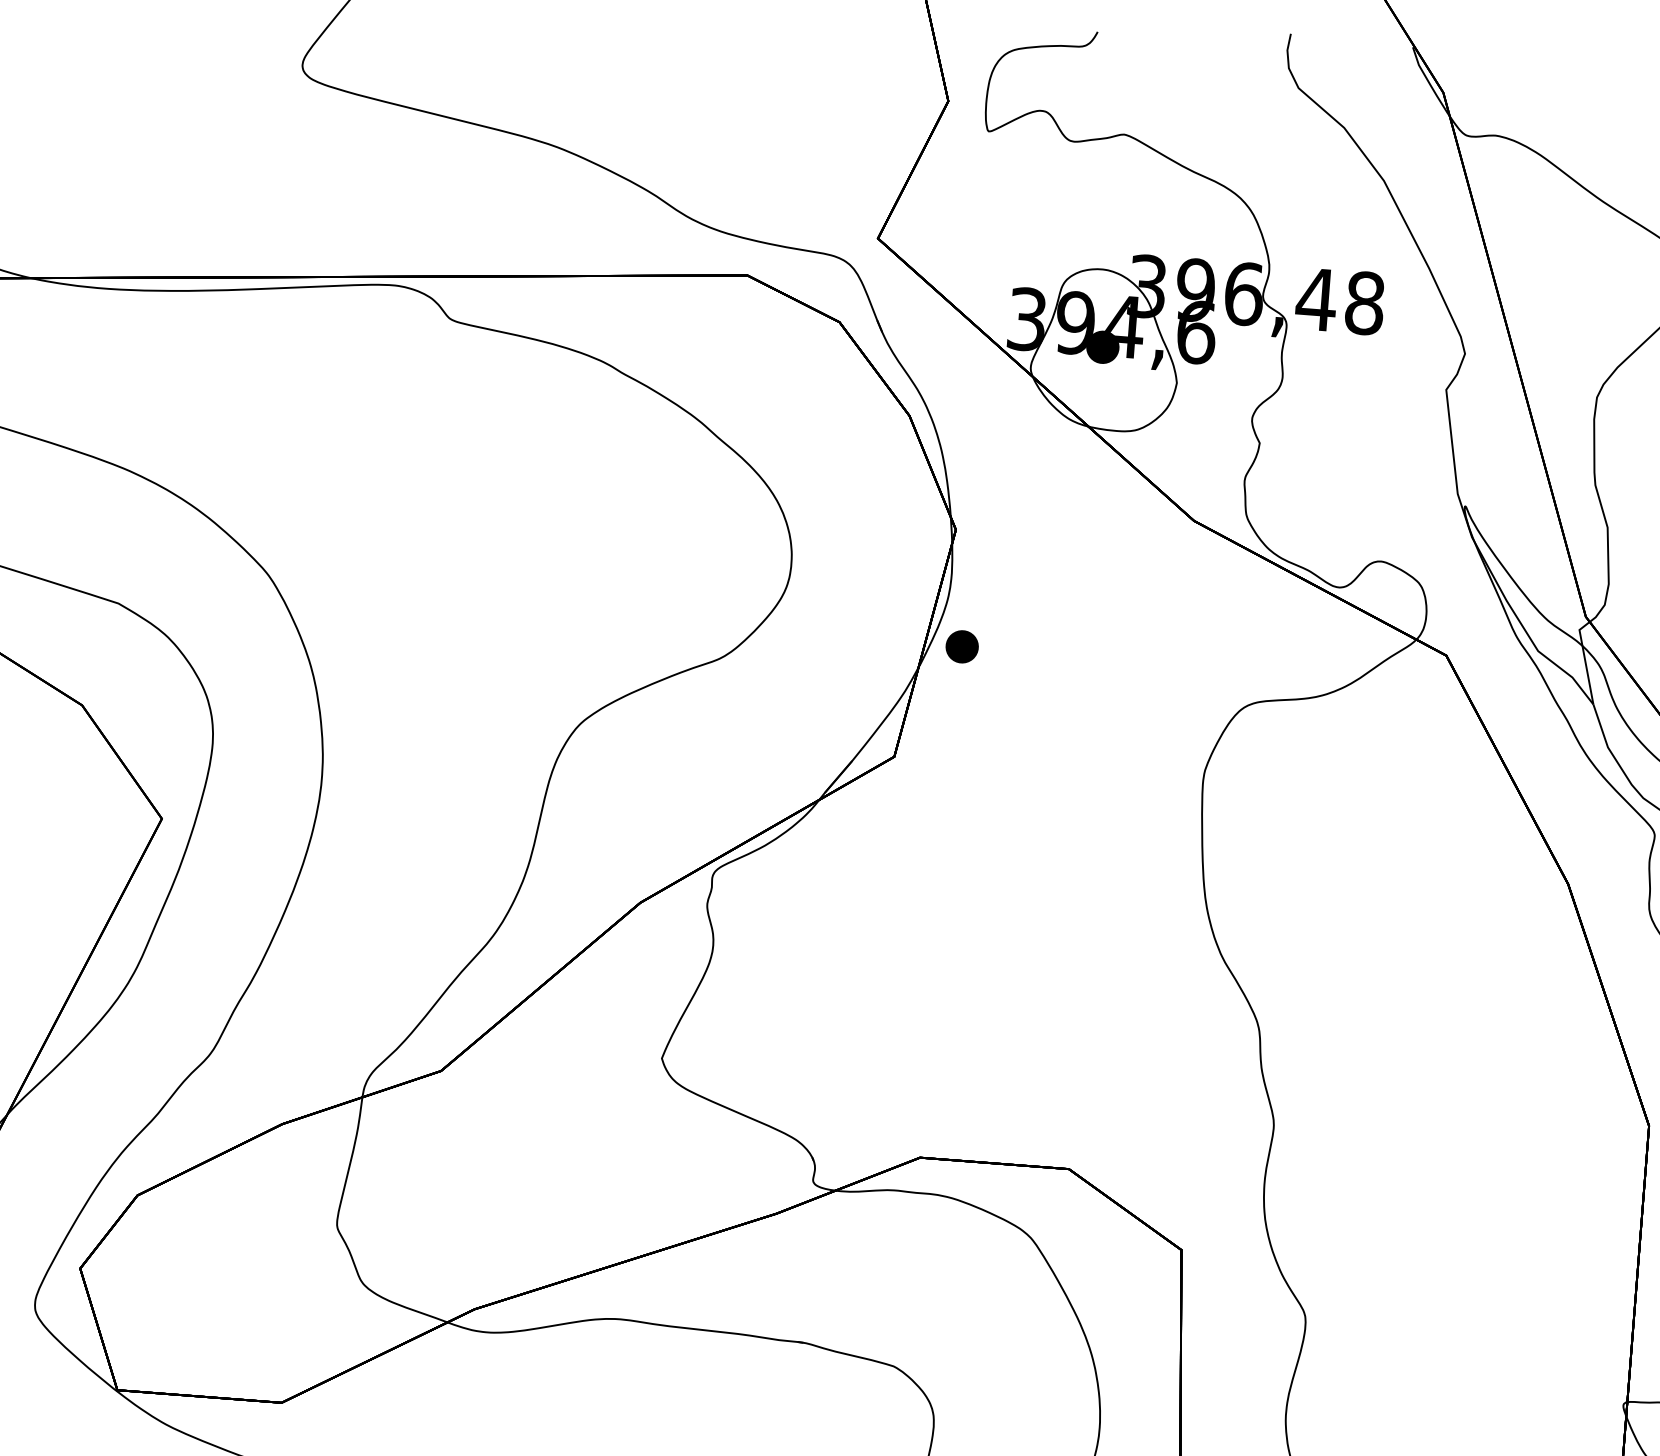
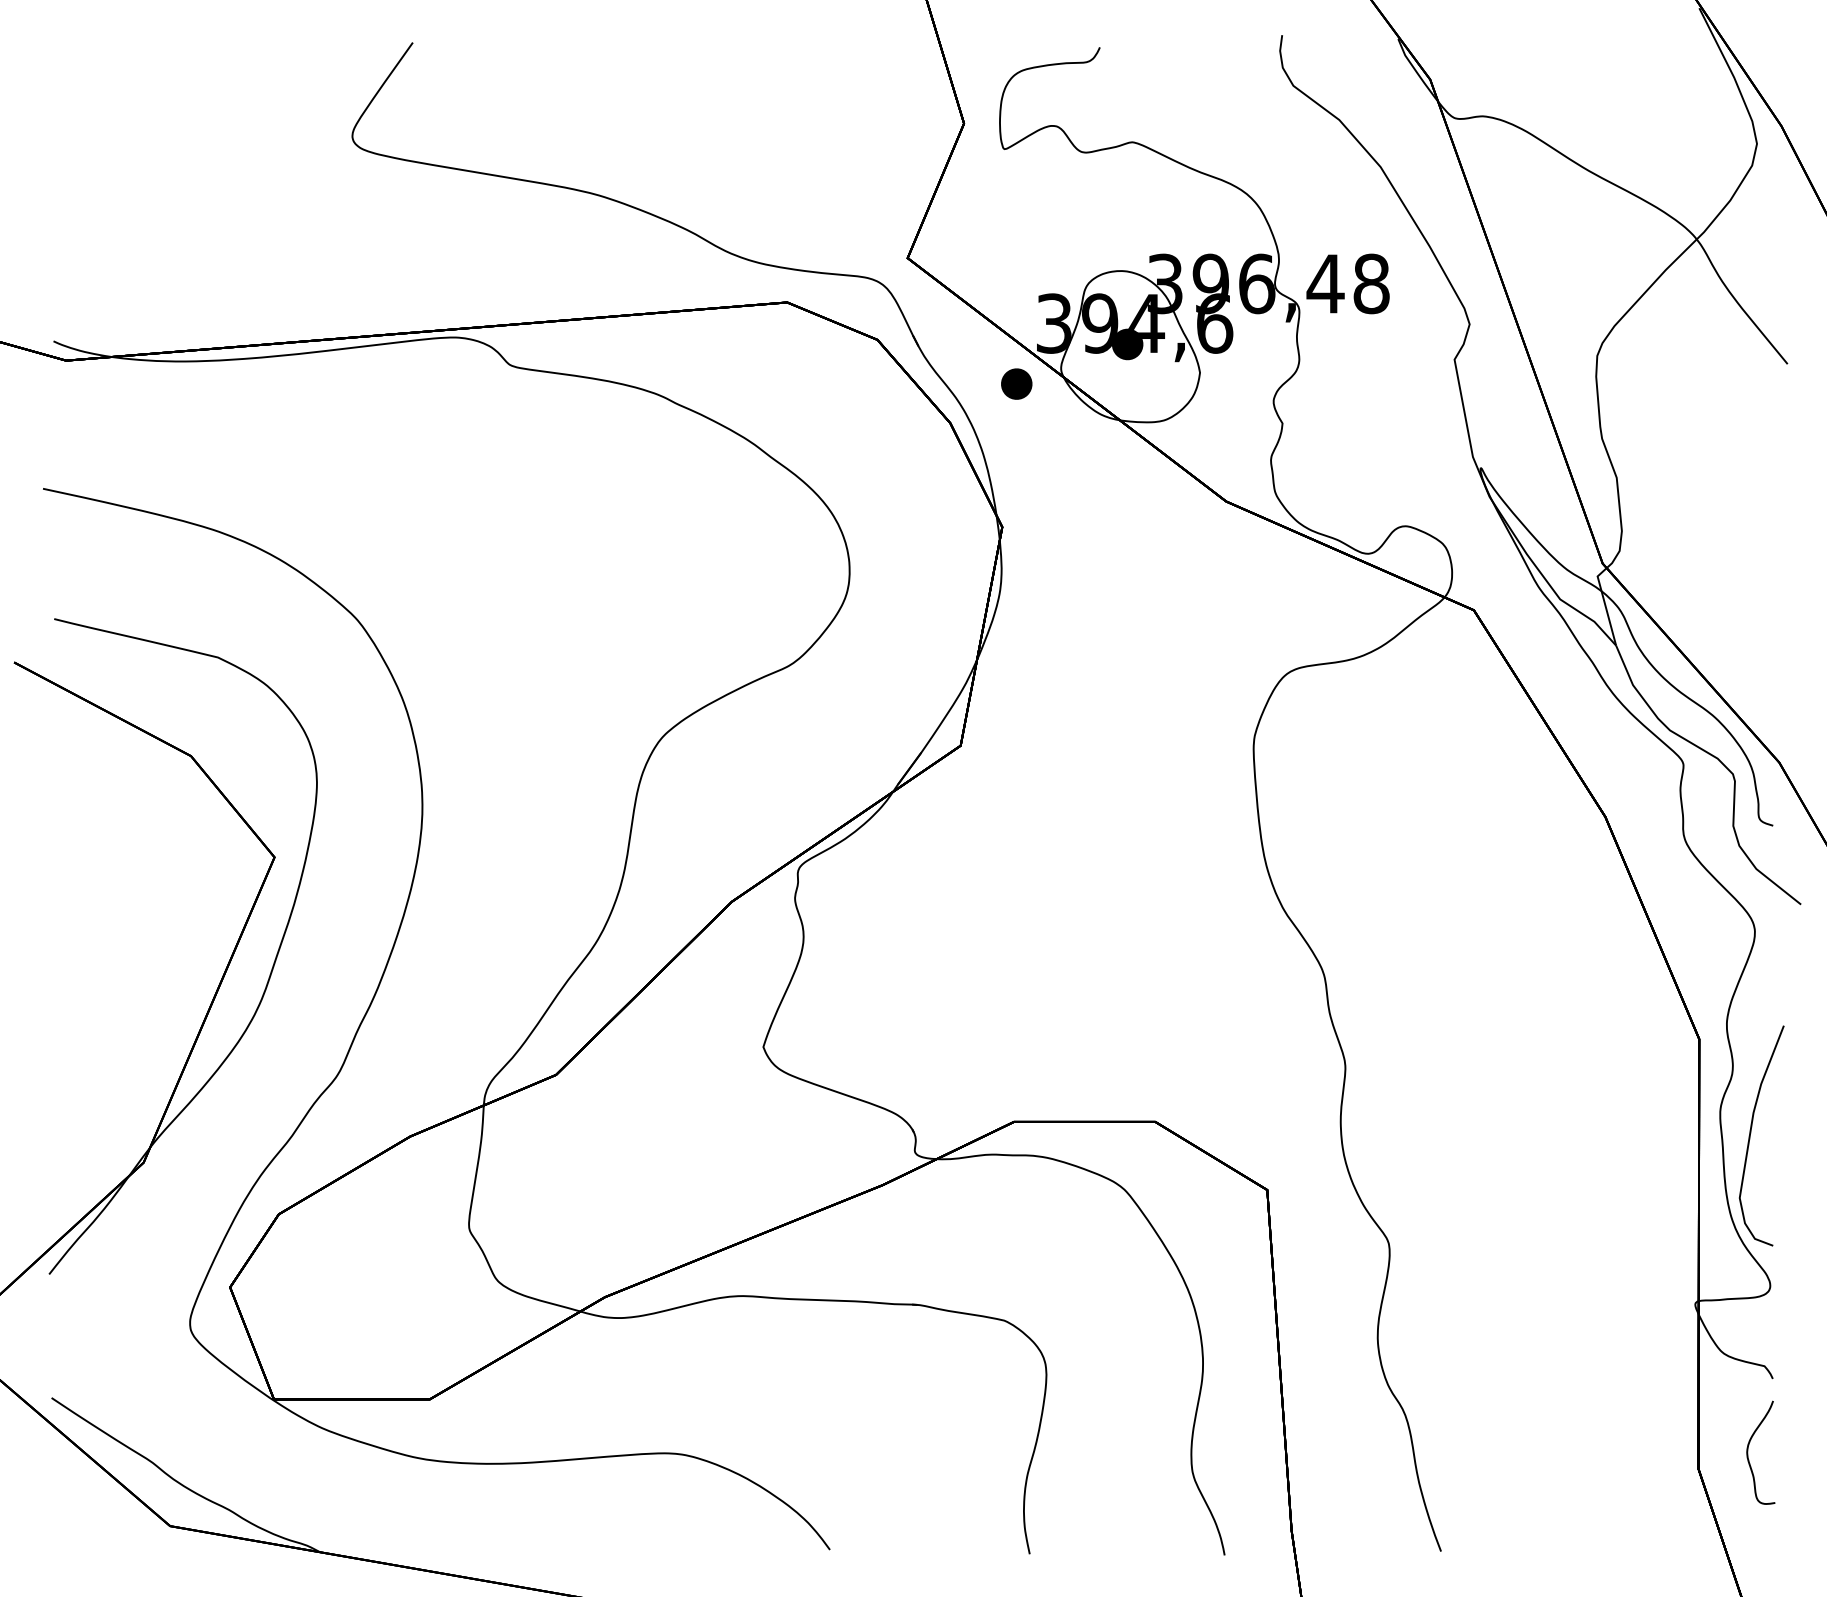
part: (962, 646) -> (1016, 383), moved

